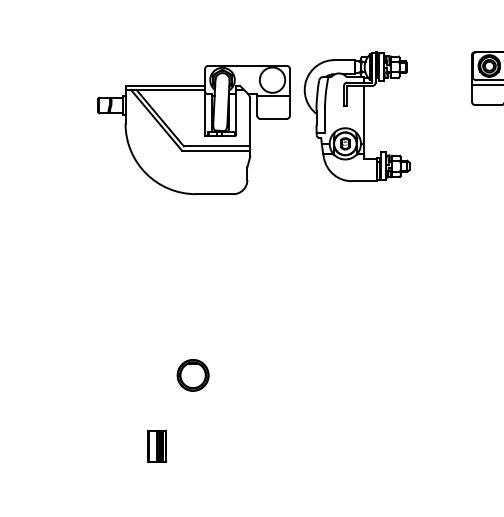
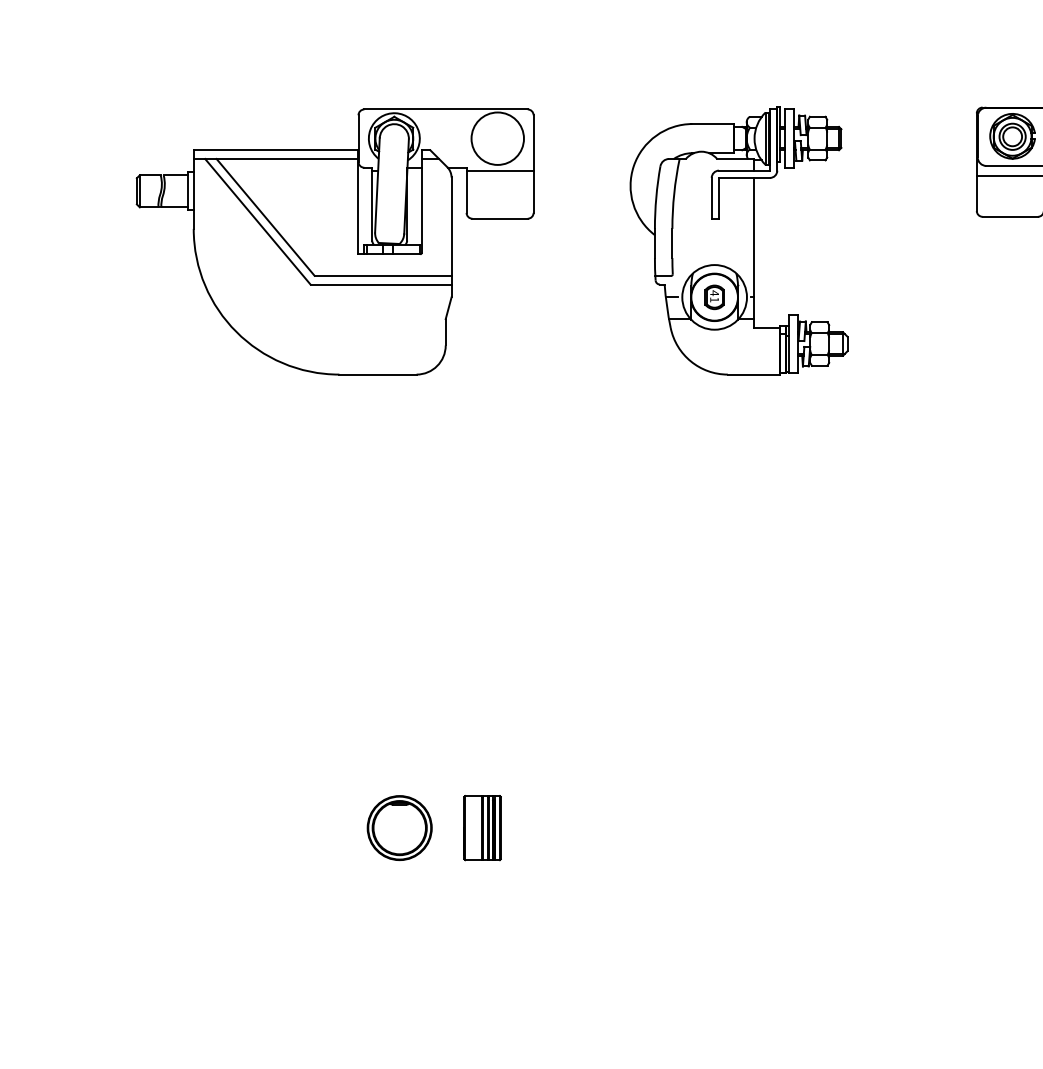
part: (193, 130) -> (334, 242), moved
part: (192, 375) -> (398, 828), moved
part: (157, 445) -> (483, 826), moved

